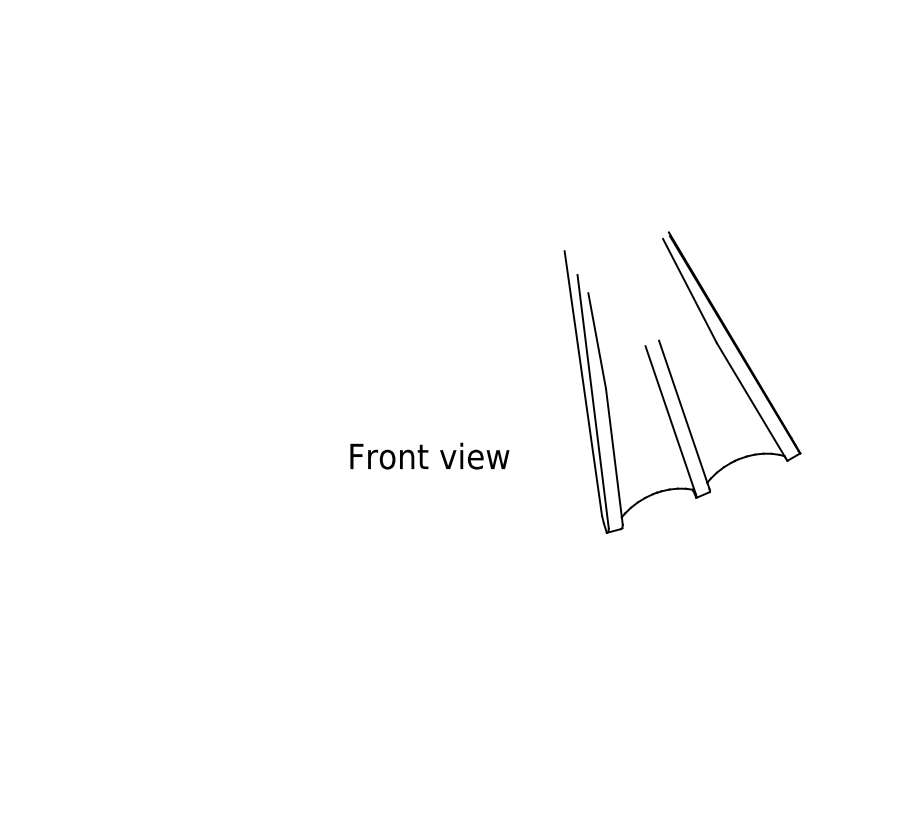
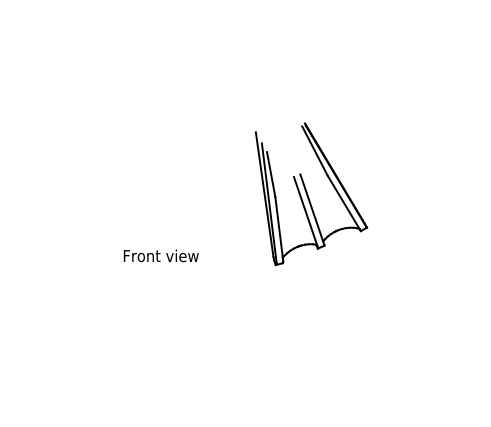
text: (428, 455) -> (160, 255), moved

